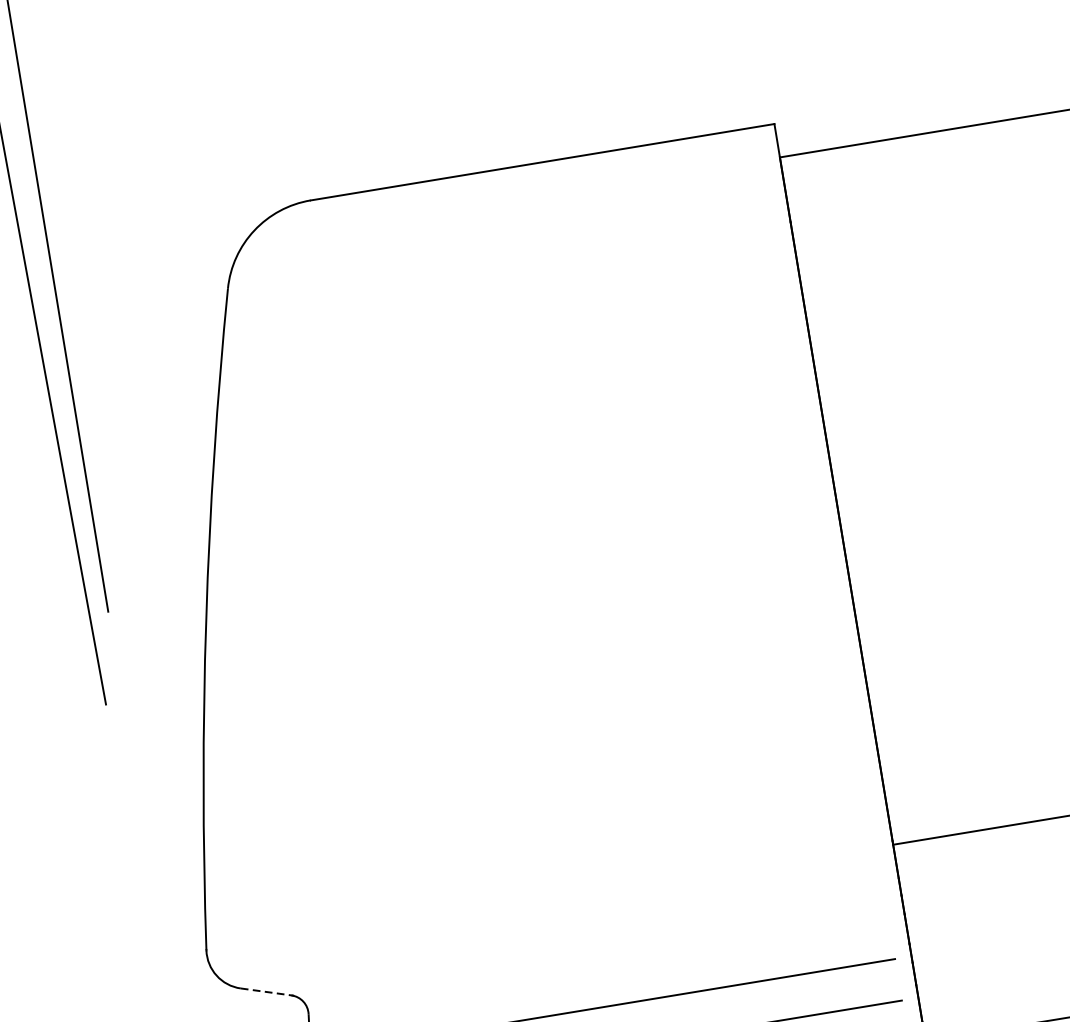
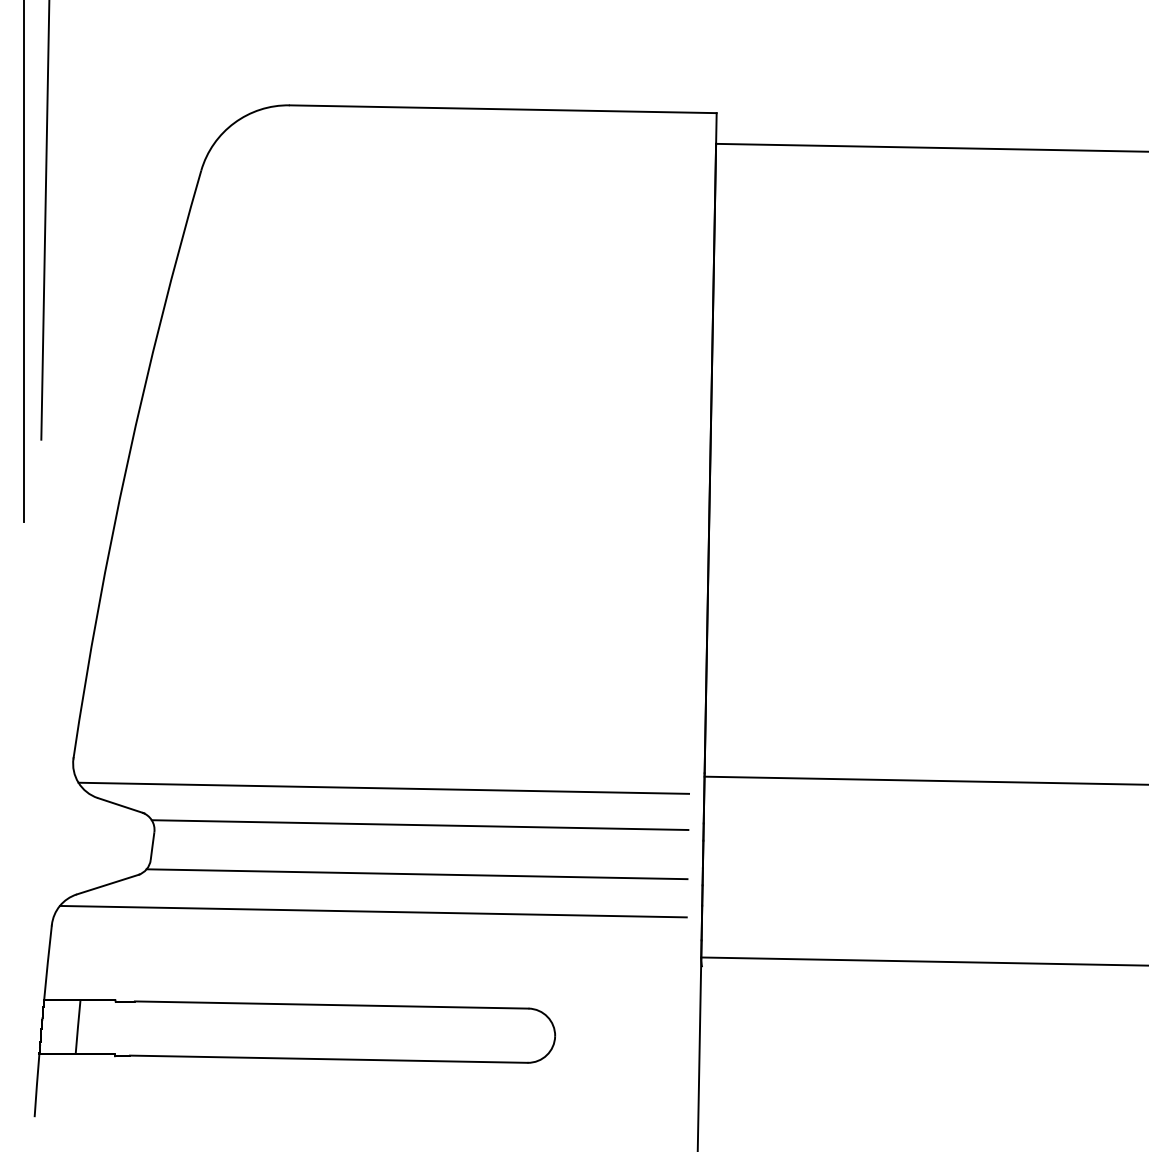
line: (547, 920) -> (383, 787), added
line: (594, 954) -> (419, 825), added
line: (267, 991) -> (121, 805), dashed -> solid

